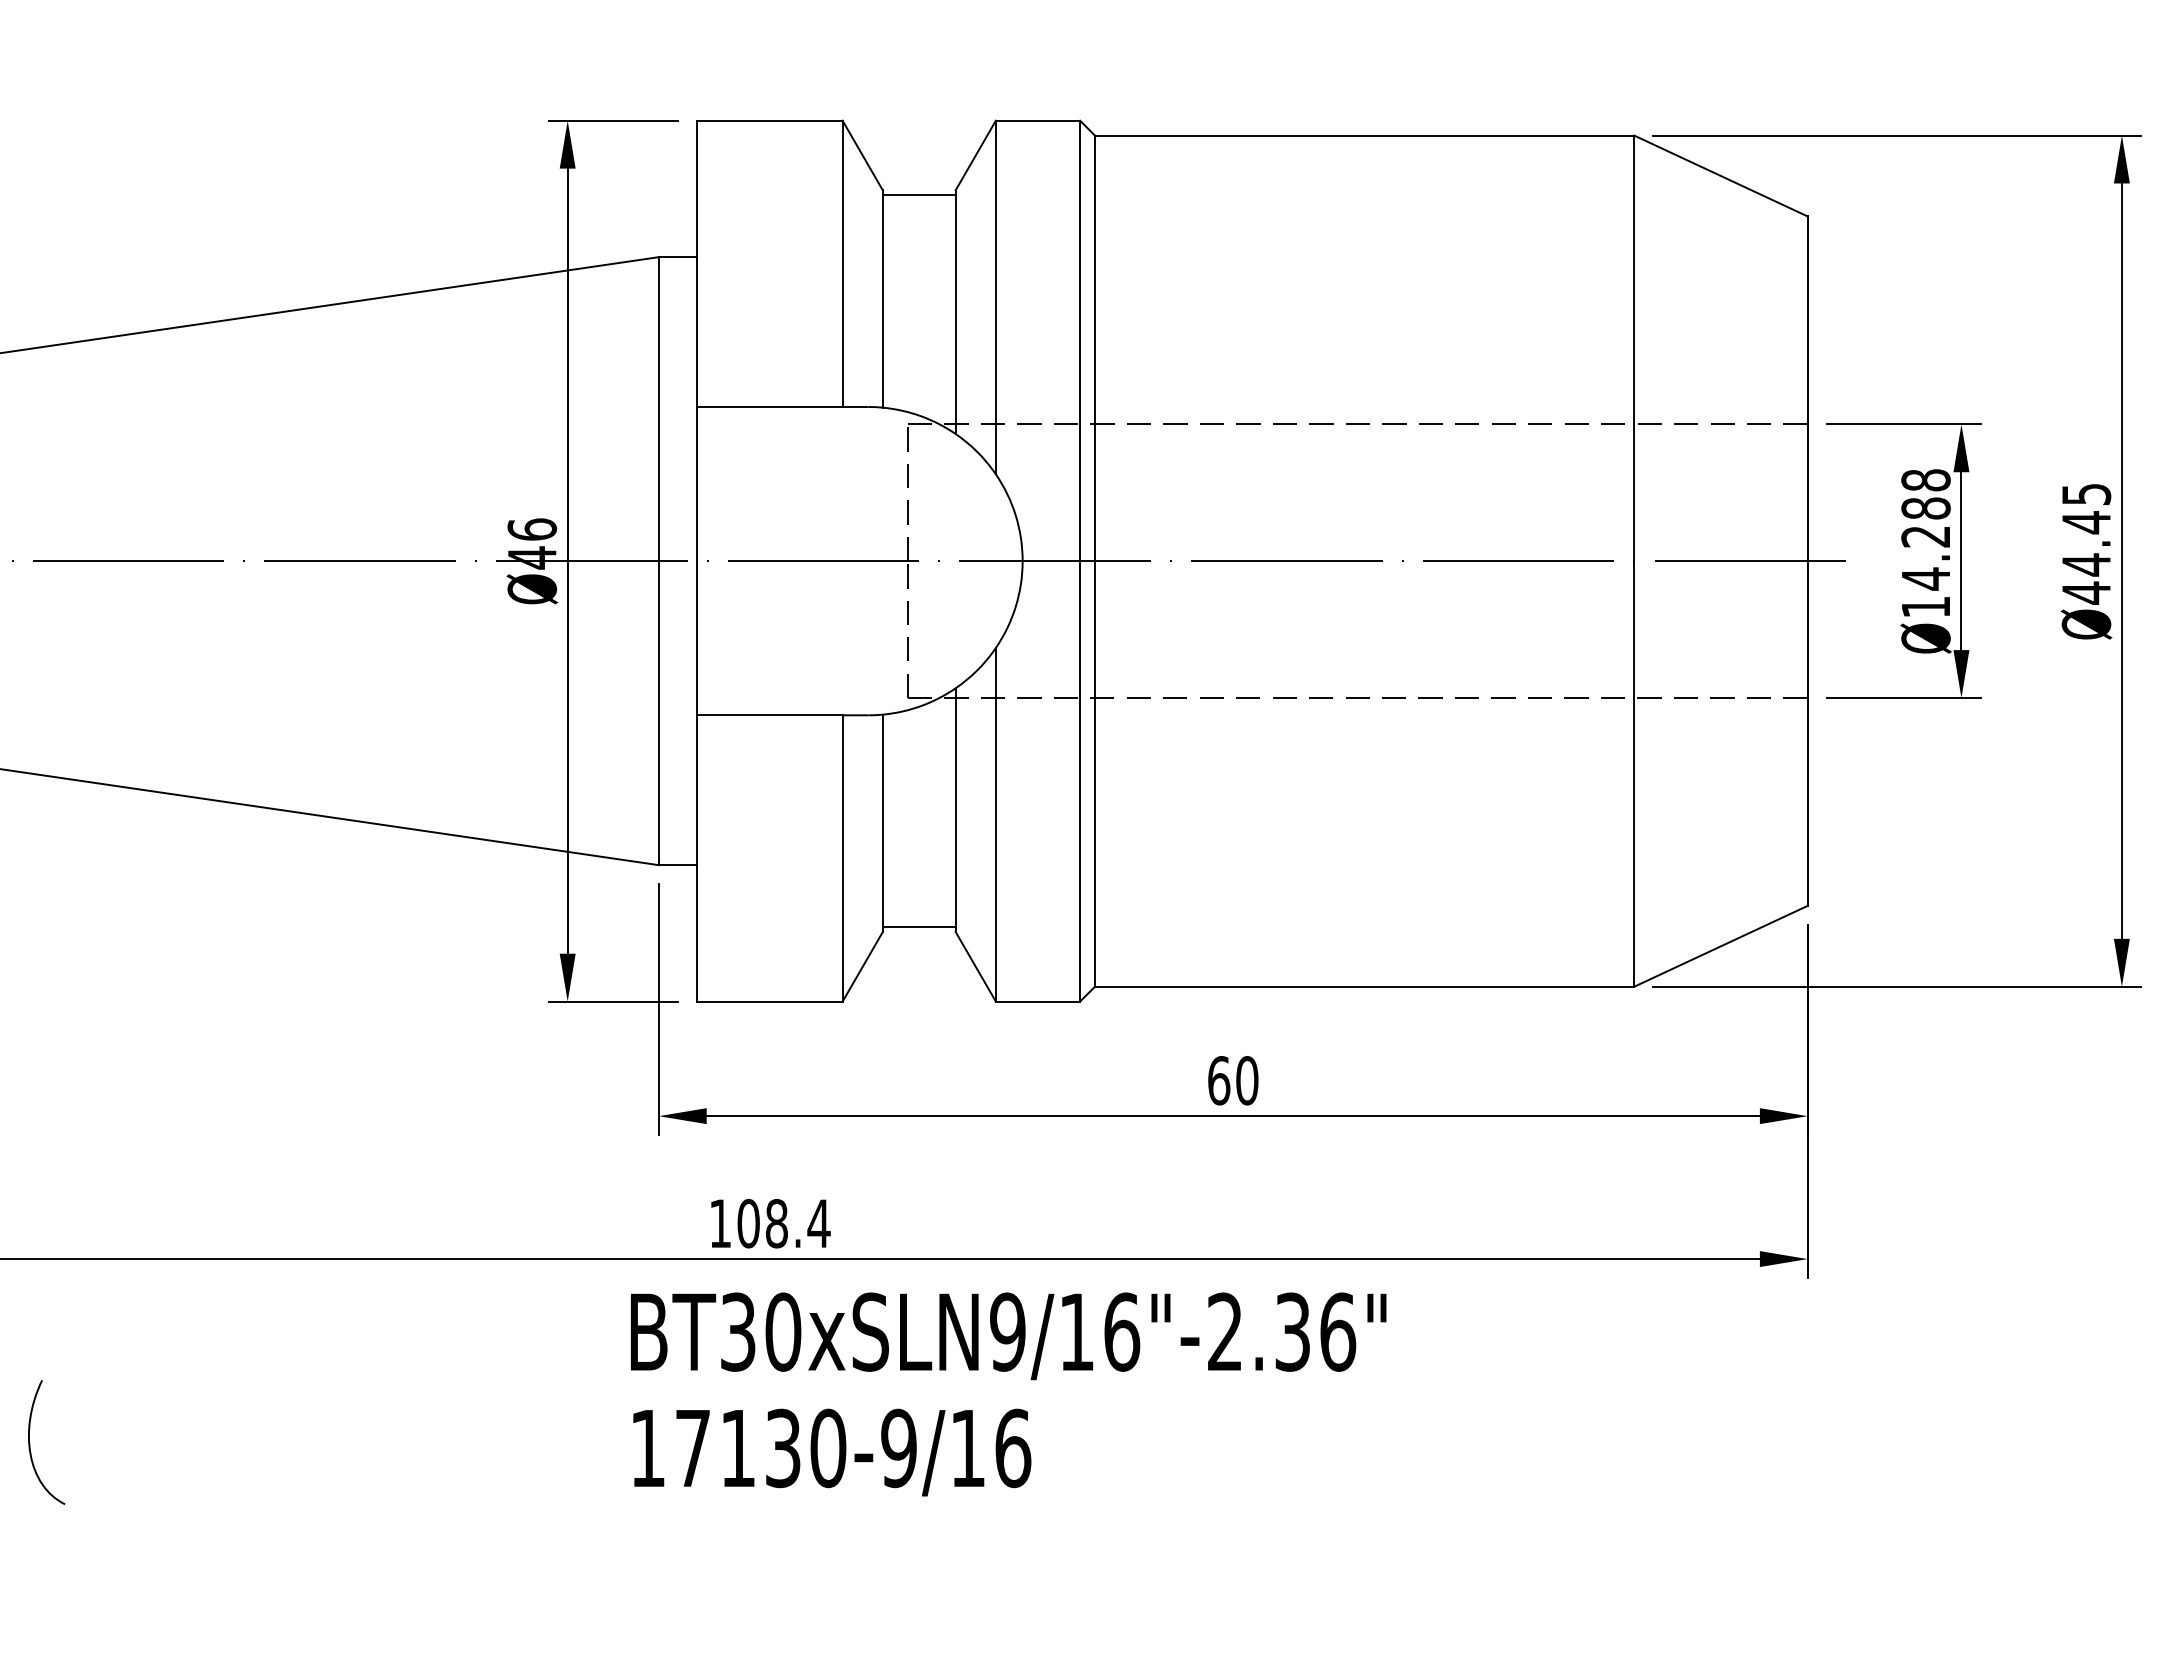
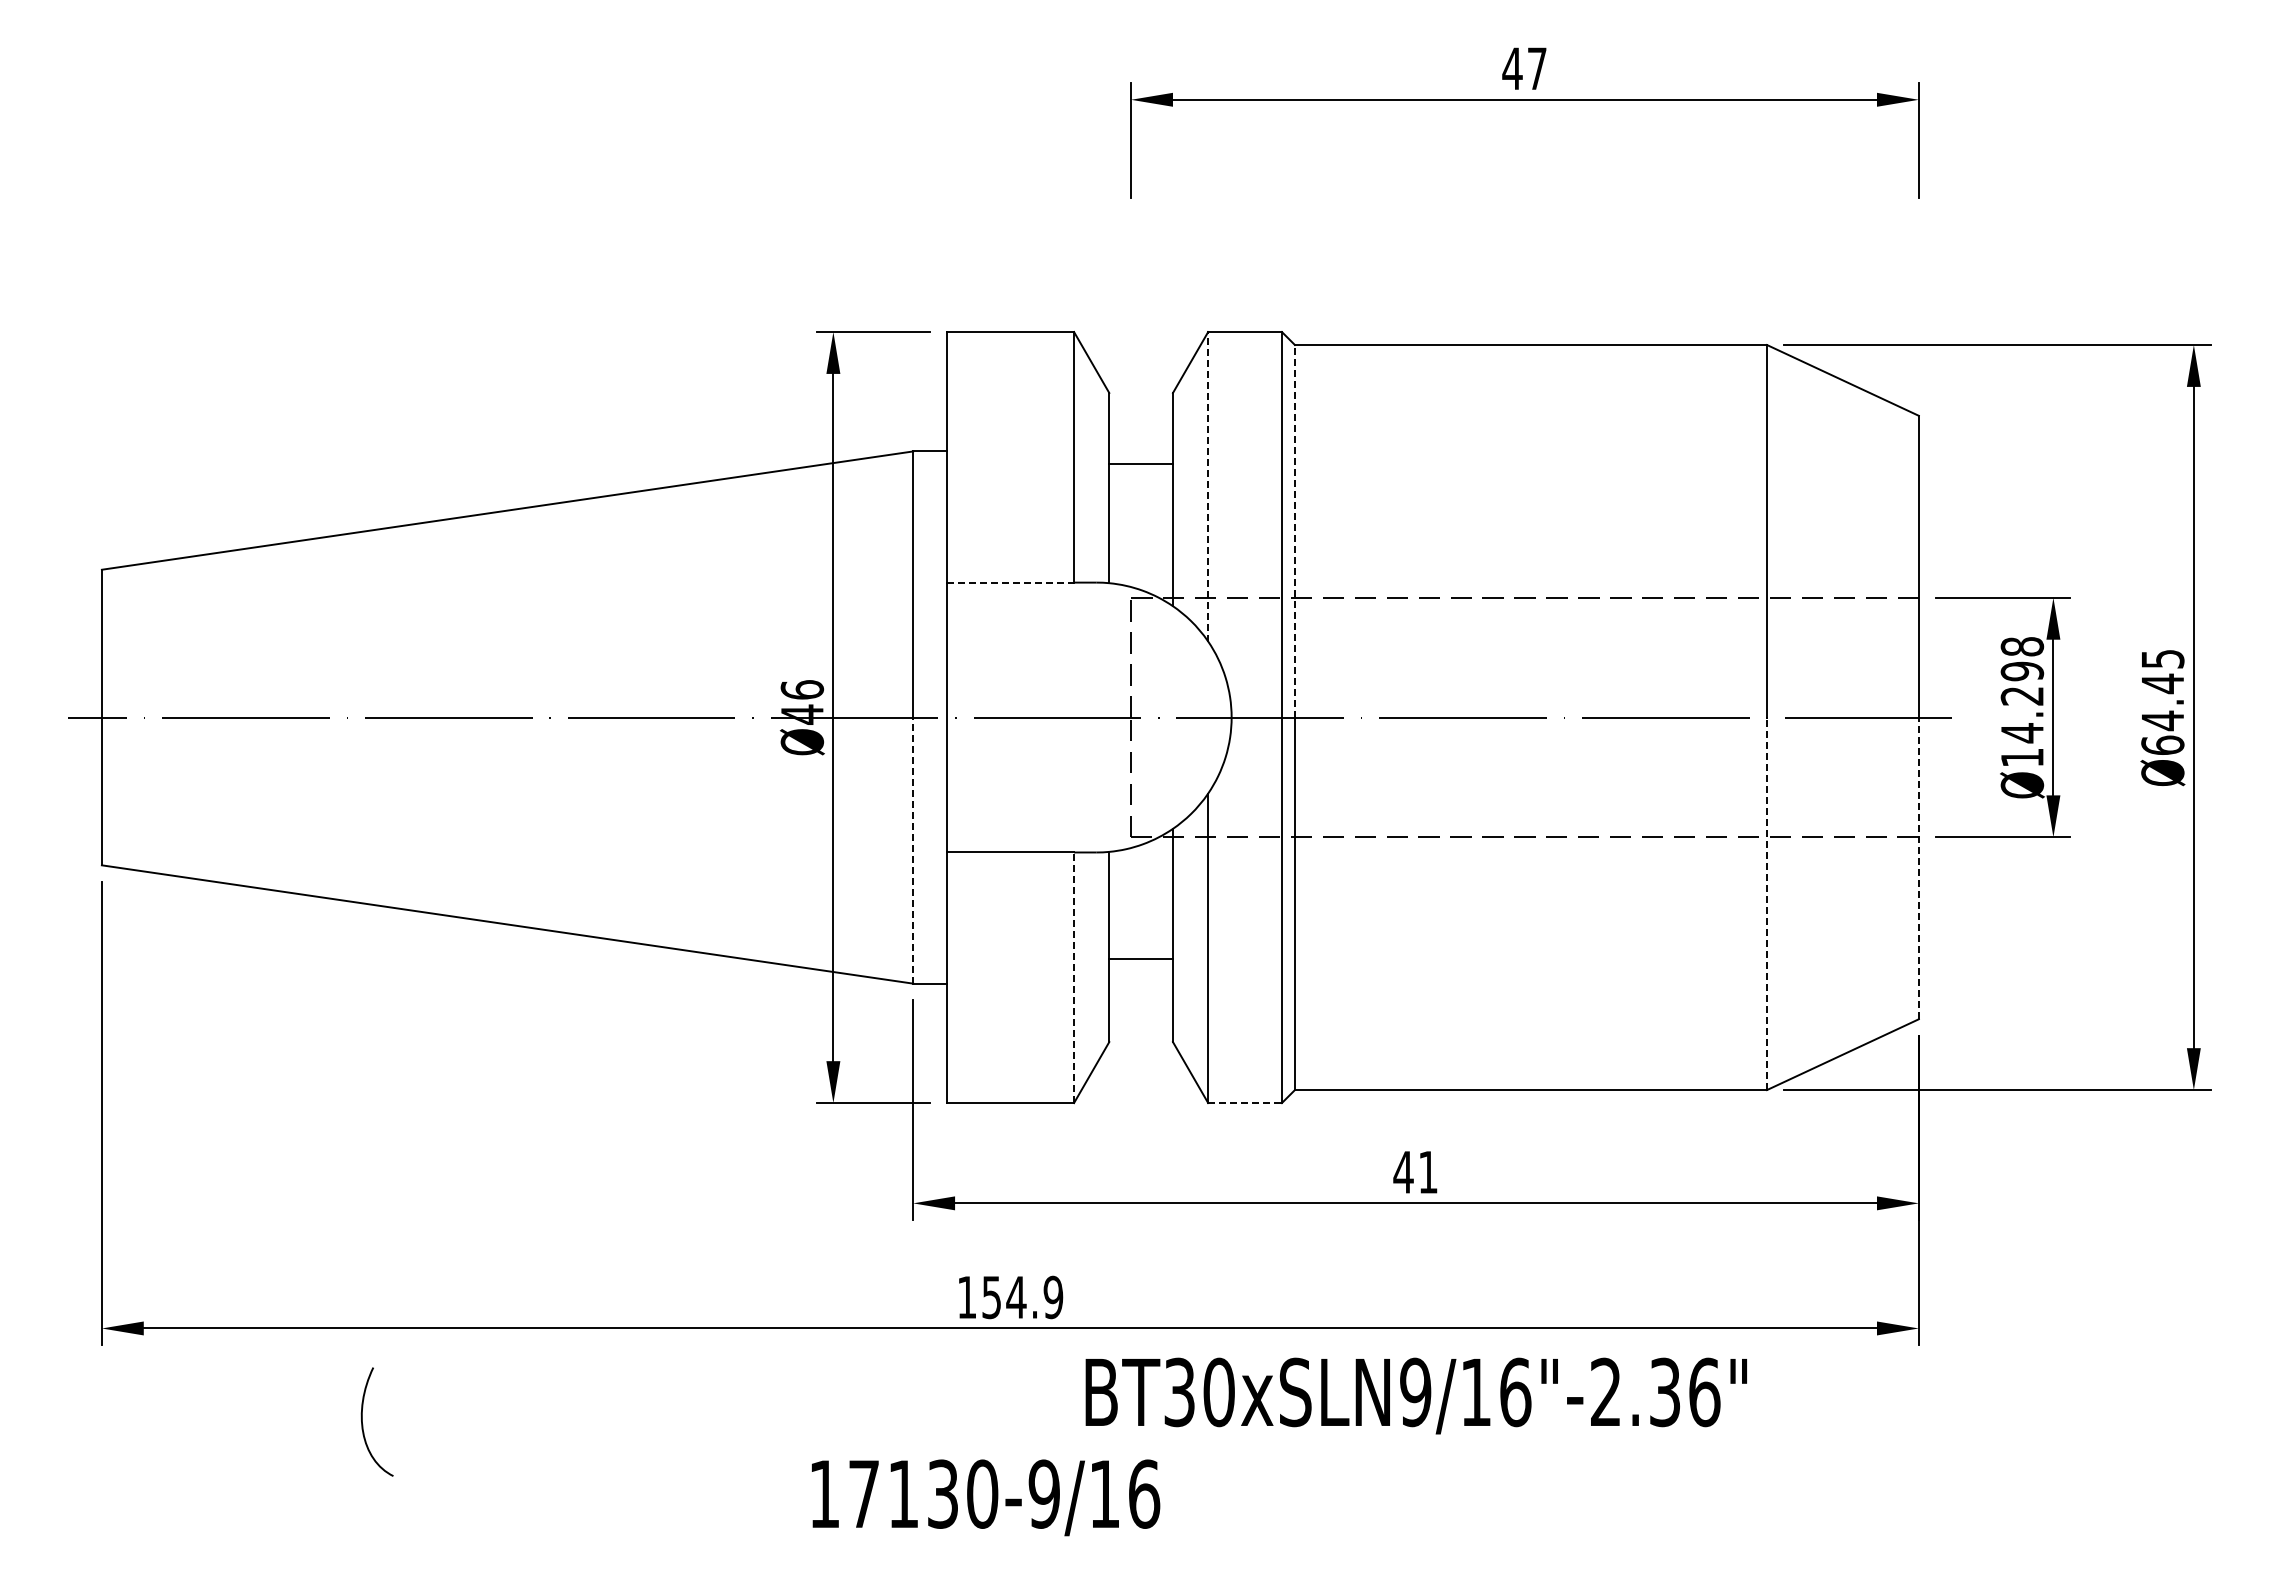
line: (918, 195) -> (1140, 464), moved
line: (996, 297) -> (1208, 486), solid -> dashed
line: (1094, 347) -> (1294, 530), solid -> dashed
line: (770, 406) -> (1010, 582), solid -> dashed
text: (1926, 508) -> (2022, 671), Ø14.288 -> Ø14.298
text: (2086, 593) -> (2162, 745), Ø44.45 -> Ø64.45
line: (659, 713) -> (913, 850), solid -> dashed
line: (1807, 733) -> (1918, 868), solid -> dashed
line: (1634, 773) -> (1767, 903), solid -> dashed
line: (843, 858) -> (1074, 977), solid -> dashed
line: (918, 926) -> (1140, 958), moved
line: (1038, 1002) -> (1245, 1103), solid -> dashed
text: (1232, 1080) -> (1415, 1172), 60 -> 41
text: (783, 1223) -> (1022, 1297), 108.4 -> 154.9
text: (1007, 1335) -> (1415, 1395), moved
part: (30, 1445) -> (363, 1424), moved
text: (832, 1452) -> (986, 1497), moved

